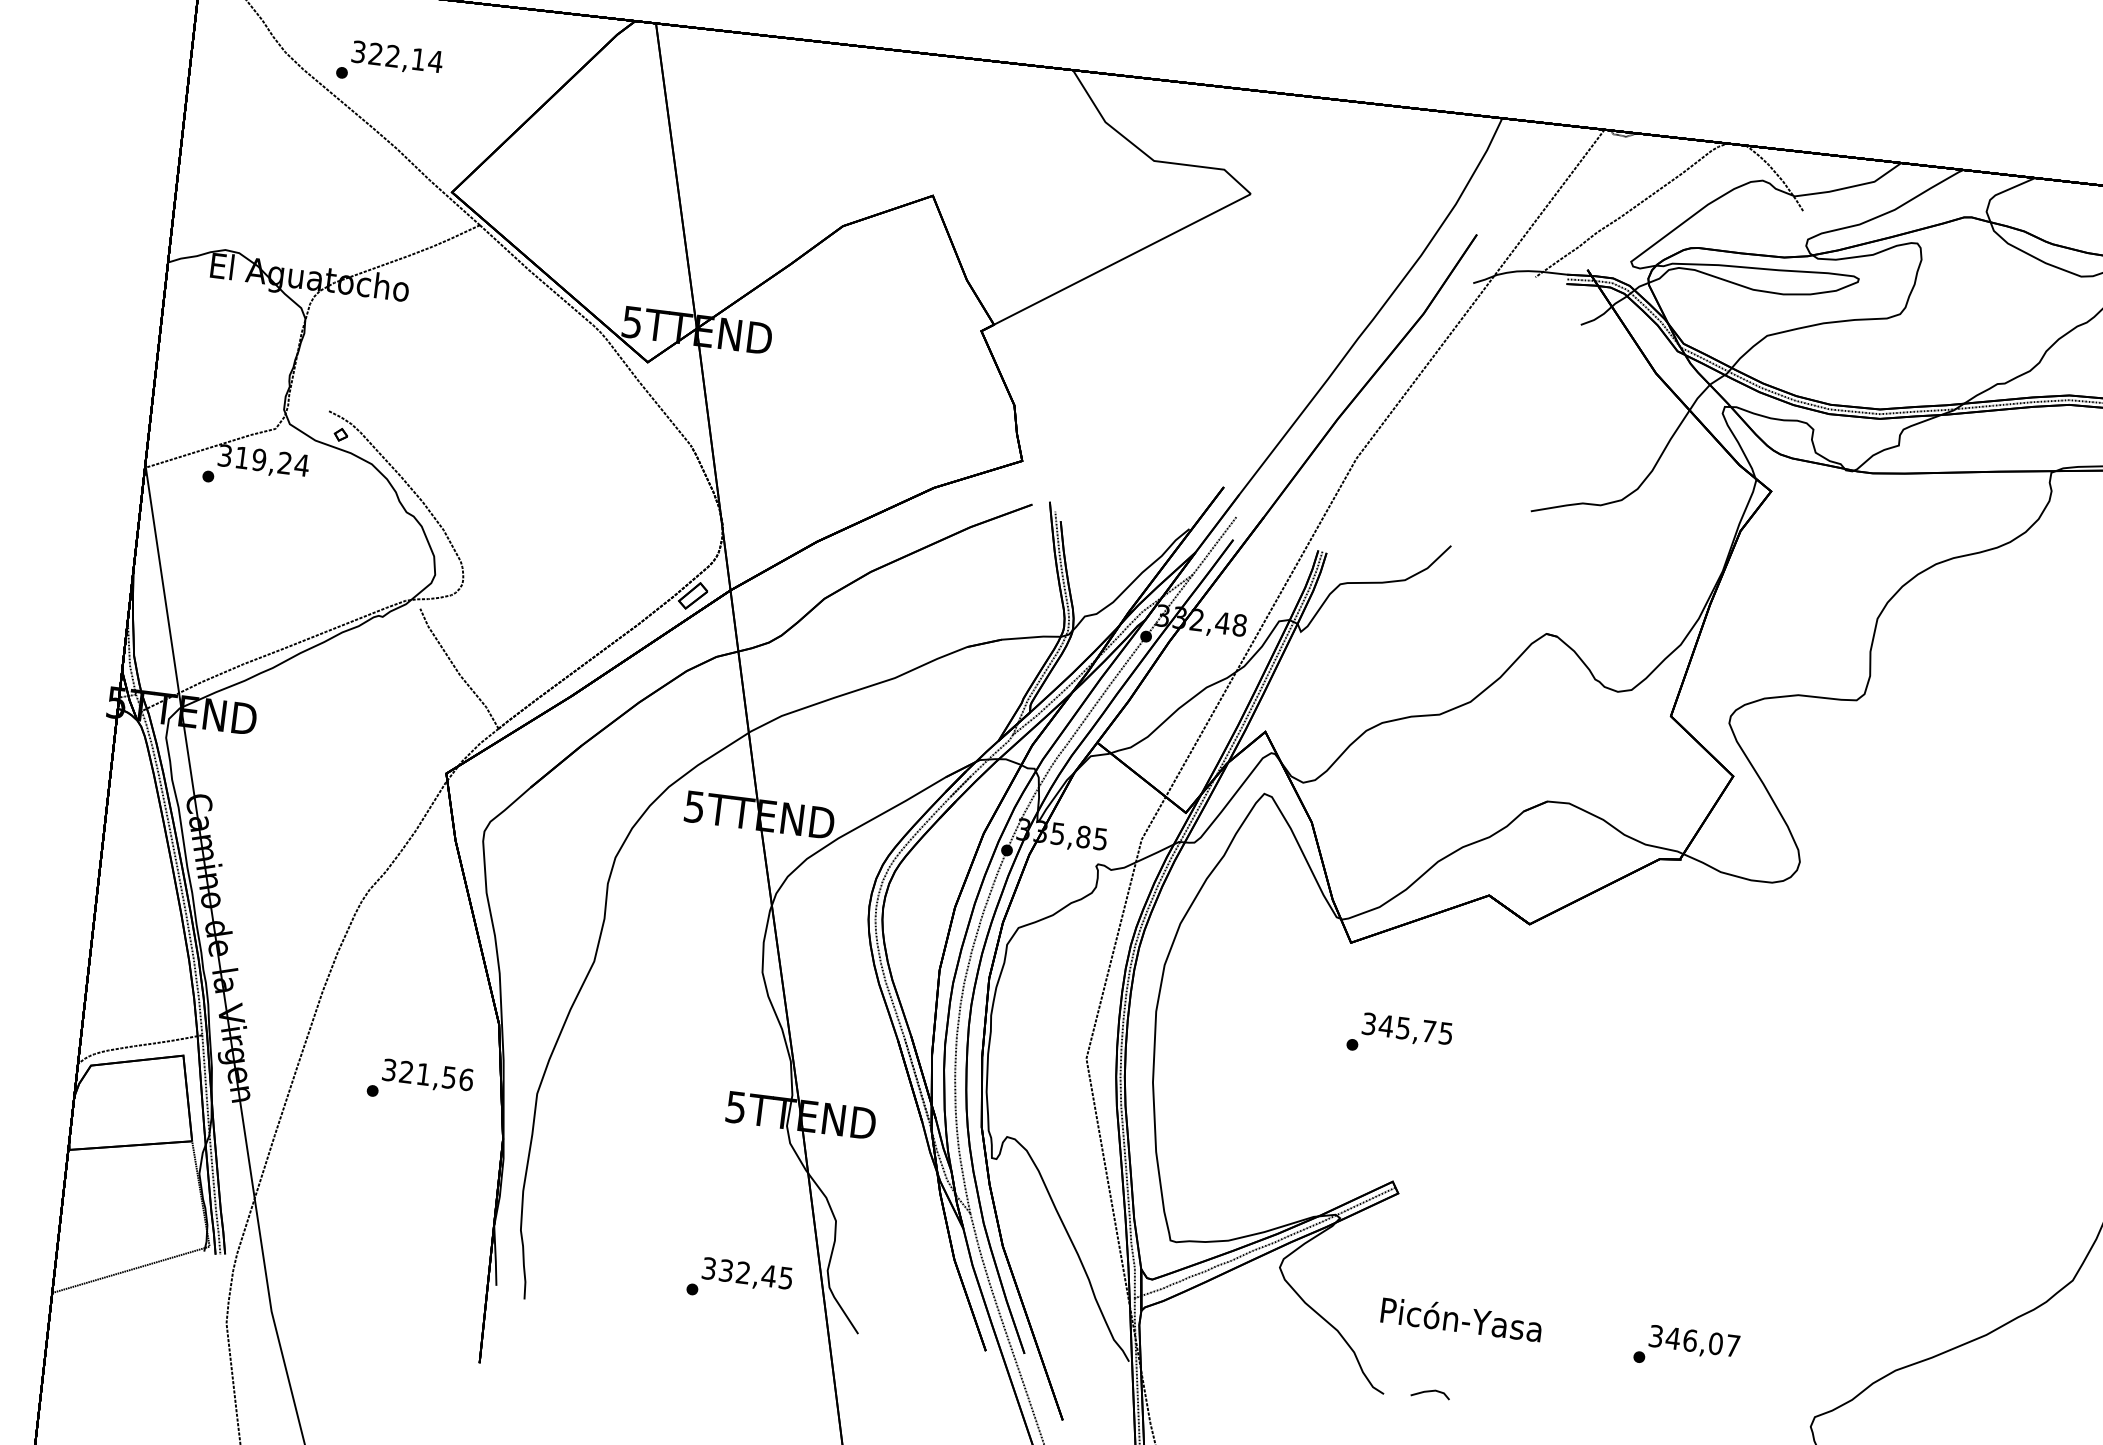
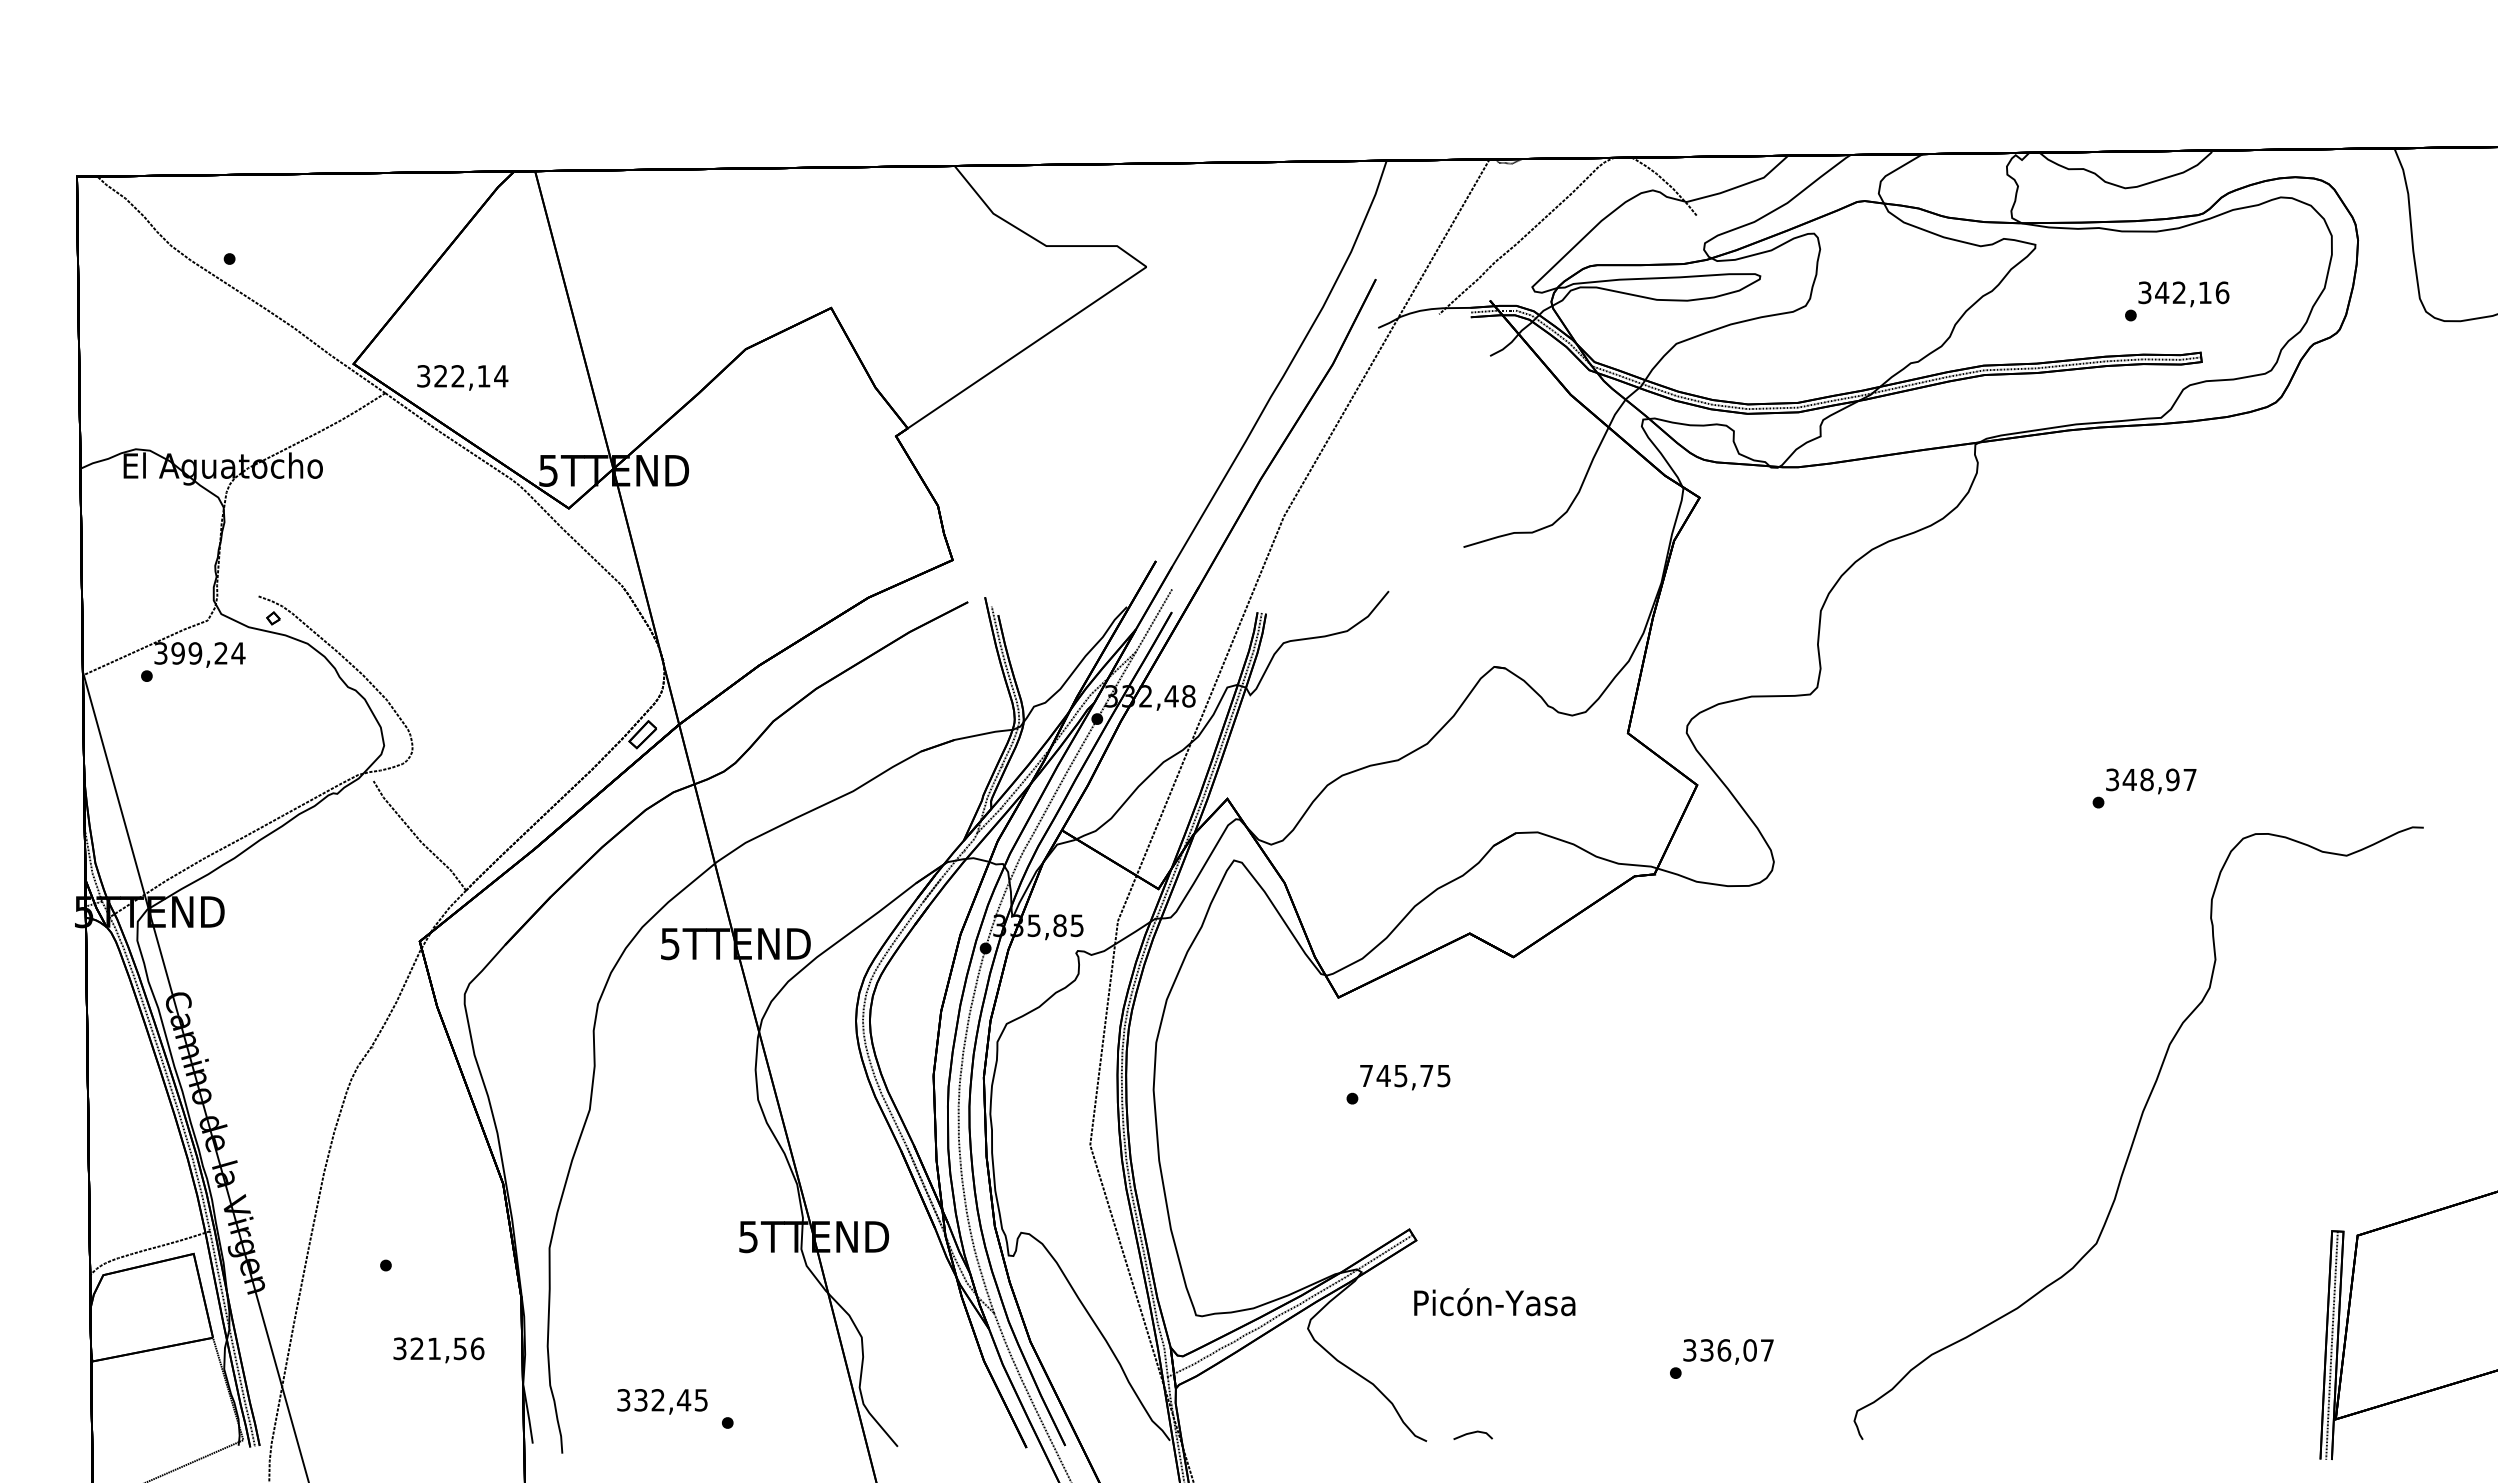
text: (397, 58) -> (462, 377), moved
text: (241, 457) -> (177, 653), 319,24 -> 399,24
text: (1369, 1023) -> (1366, 1075), 345,75 -> 745,75
text: (427, 1076) -> (438, 1350), moved
text: (747, 1274) -> (662, 1401), moved
text: (1461, 1319) -> (1494, 1302), moved
text: (1672, 1338) -> (1706, 1350), 346,07 -> 336,07

